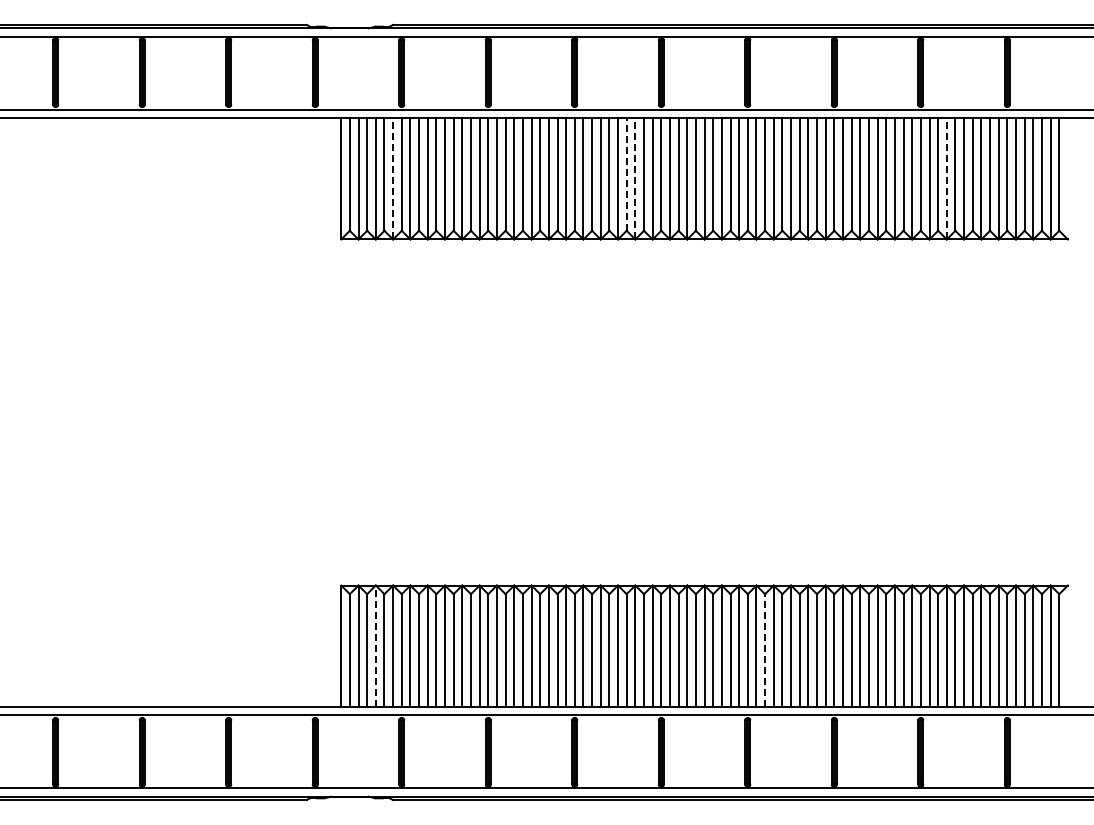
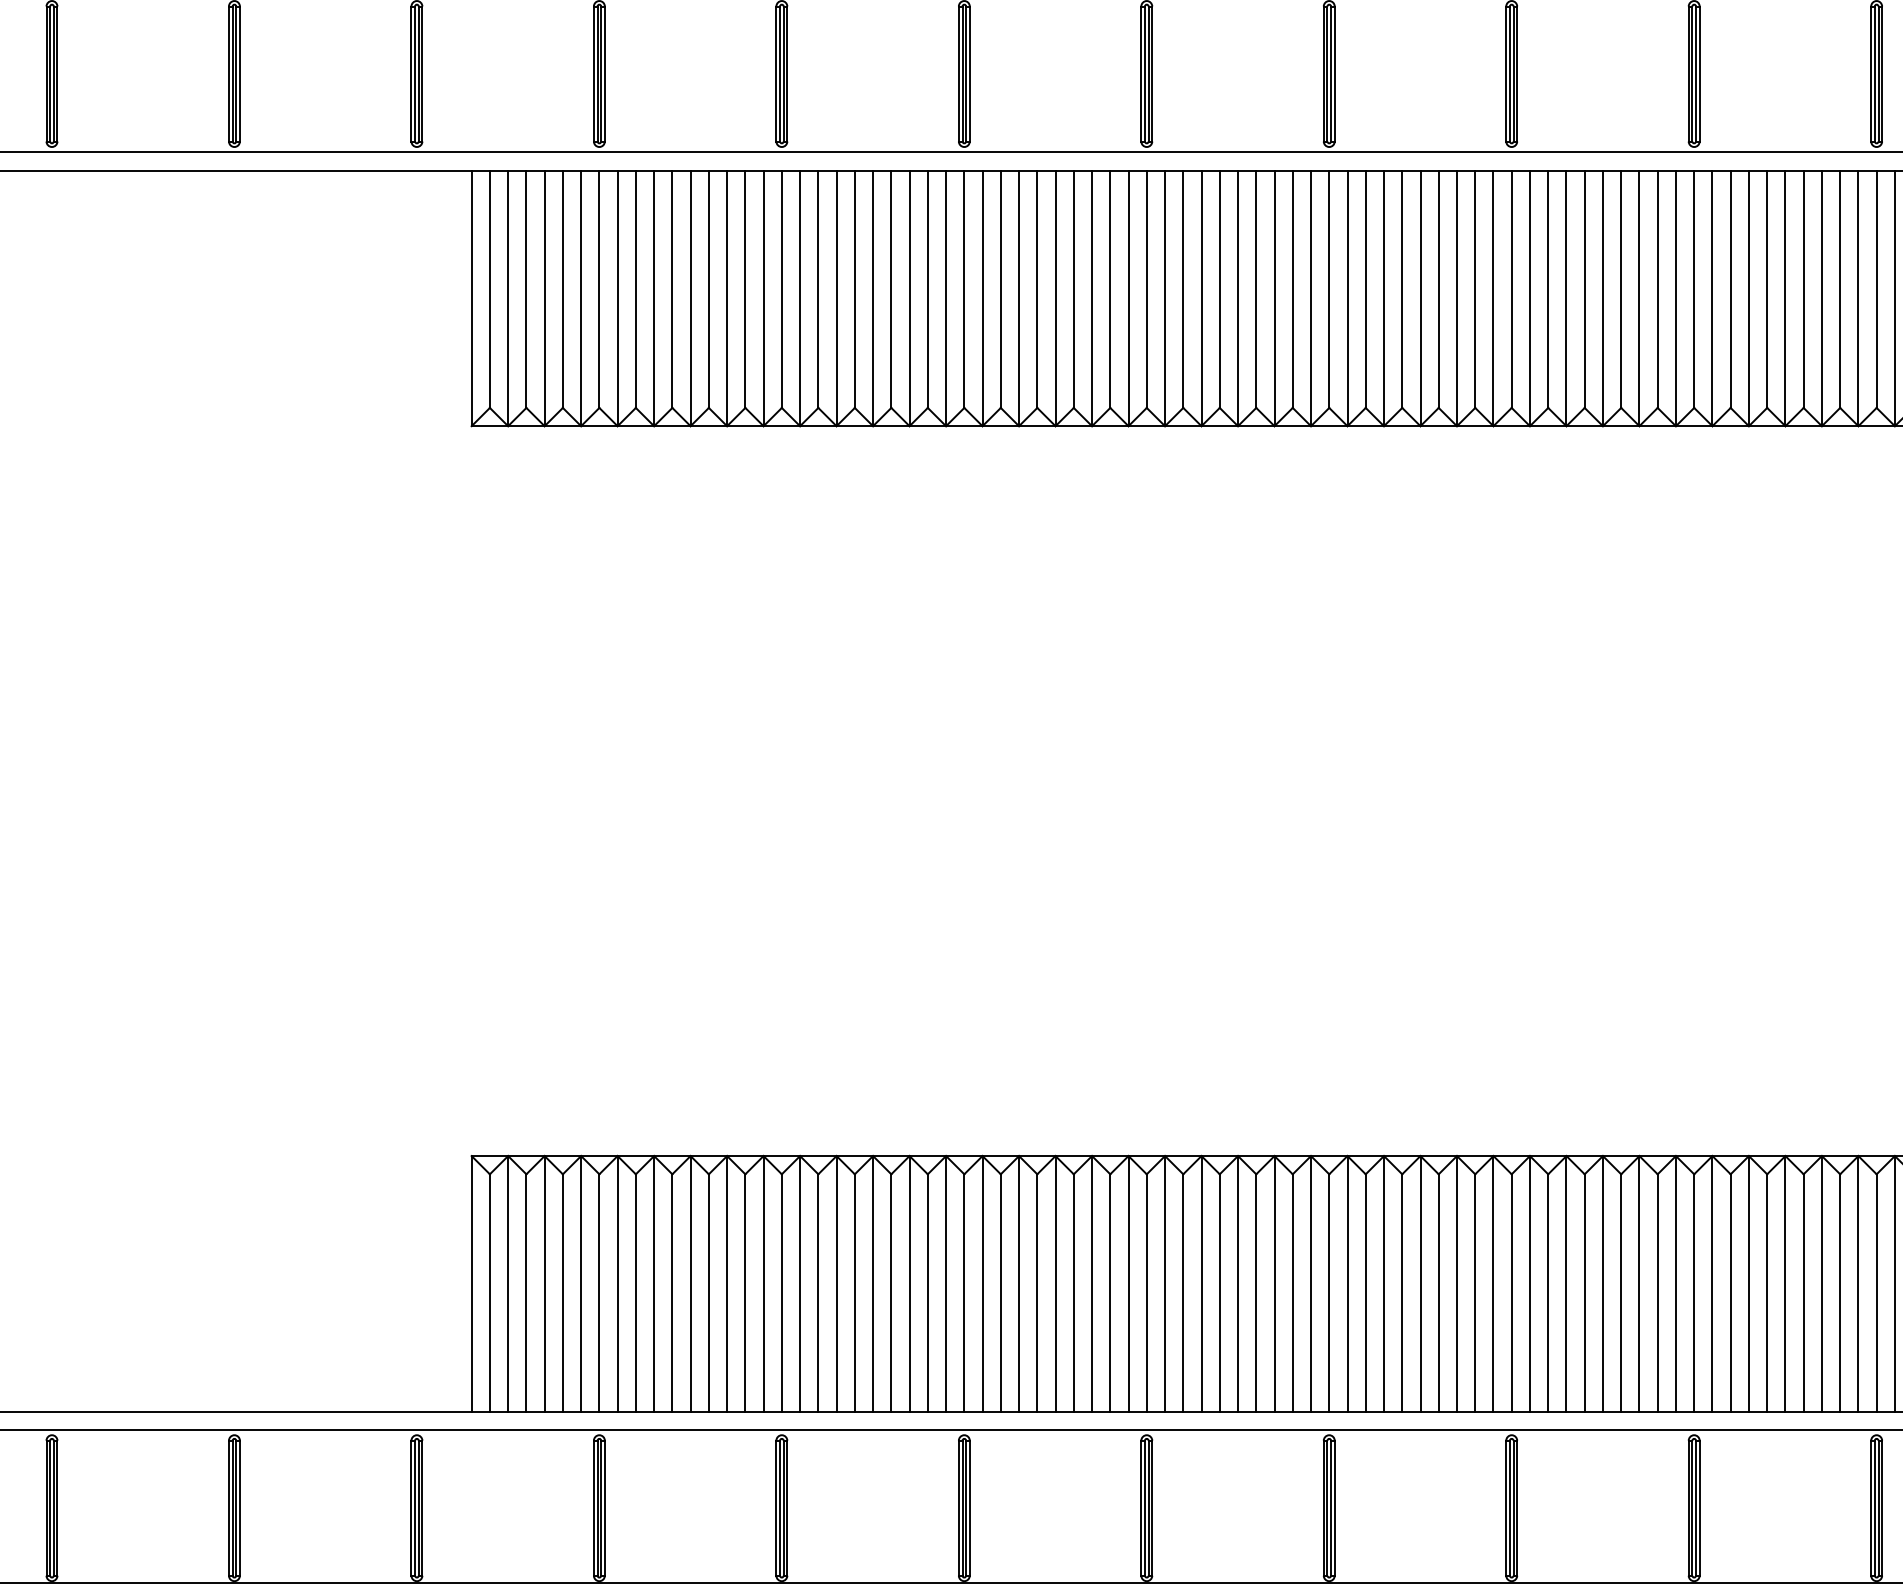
line: (626, 174) -> (1073, 289), dashed -> solid
line: (393, 178) -> (581, 297), dashed -> solid
line: (635, 178) -> (1092, 297), dashed -> solid
line: (946, 178) -> (1748, 297), dashed -> solid
line: (375, 646) -> (543, 1284), dashed -> solid
line: (765, 649) -> (1366, 1291), dashed -> solid

